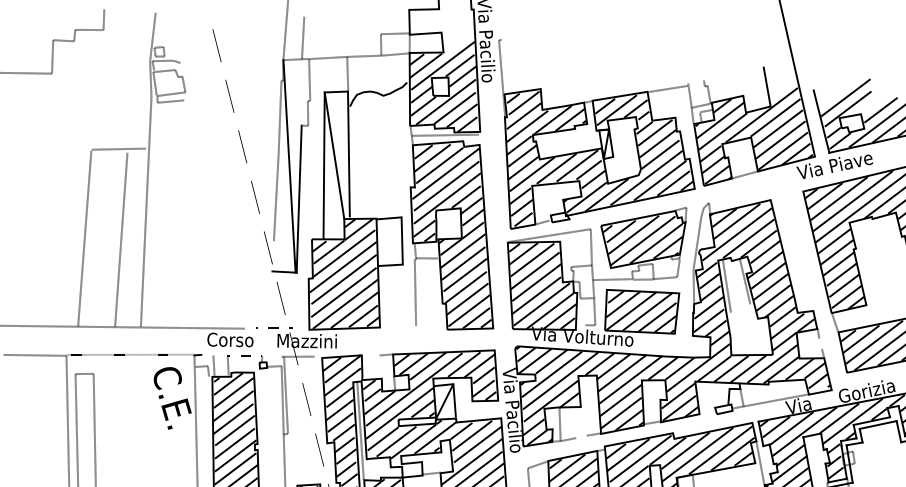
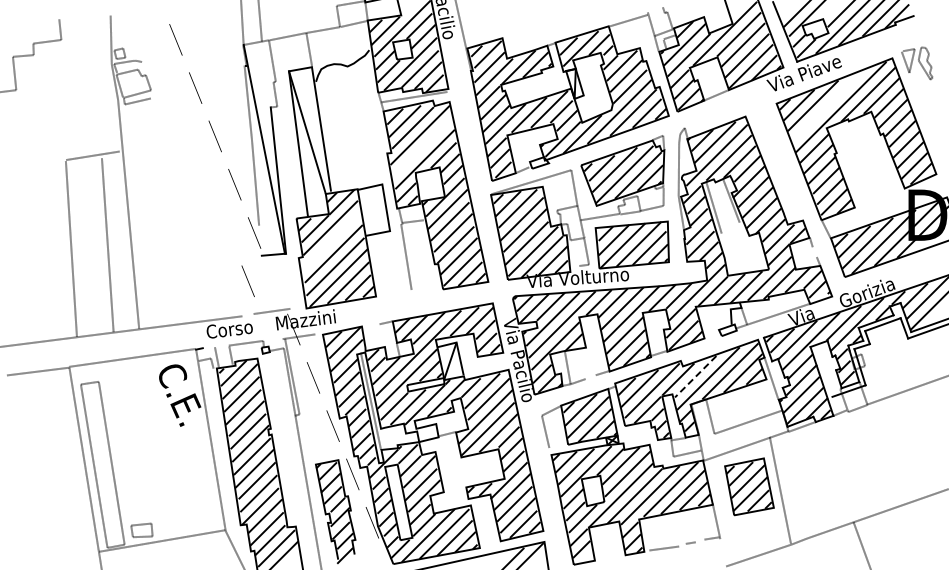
line: (446, 186) -> (422, 147), removed
line: (852, 201) -> (826, 106), removed
line: (343, 266) -> (331, 241), removed
line: (280, 297) -> (247, 280), moved
line: (685, 451) -> (695, 377), solid -> dashed

